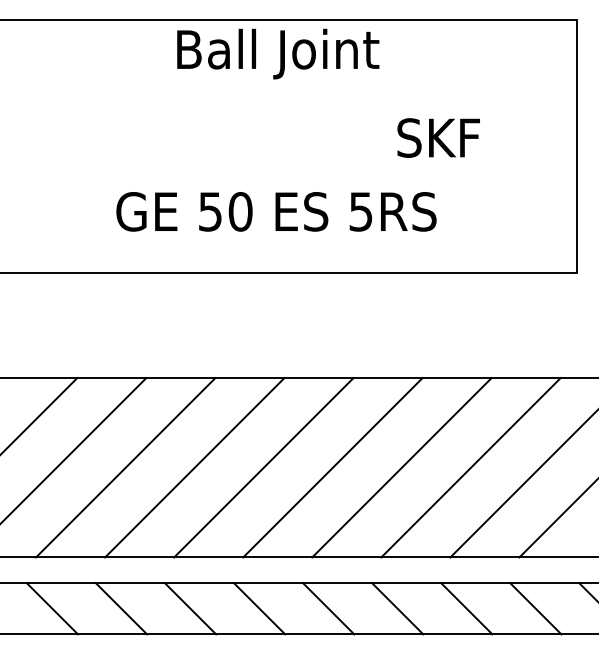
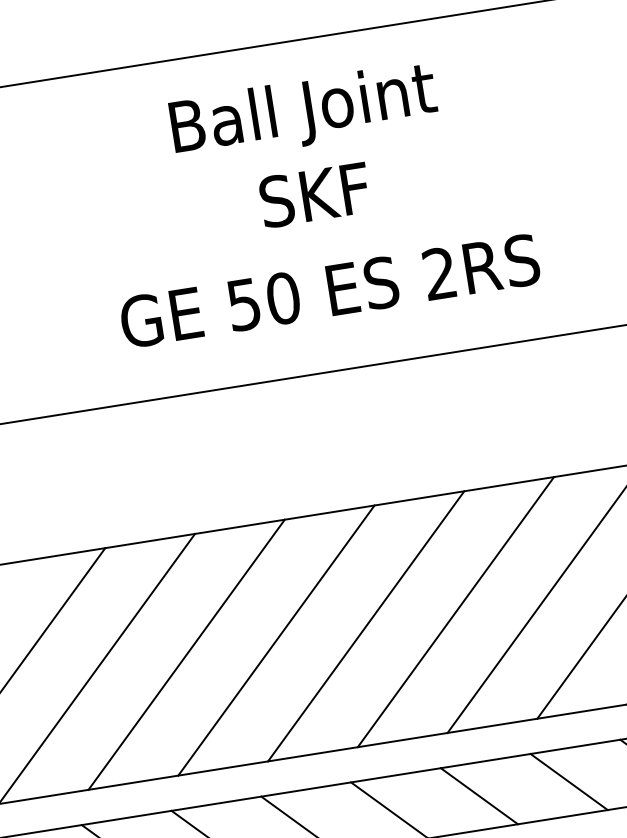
text: (278, 53) -> (304, 112), moved
text: (438, 137) -> (314, 194), moved
text: (360, 211) -> (439, 273), 5RS -> 2RS

